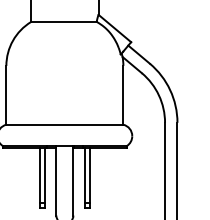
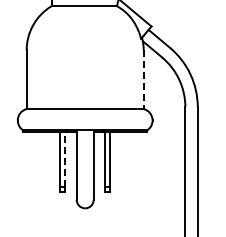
line: (123, 96) -> (143, 80), solid -> dashed
line: (45, 175) -> (65, 159), solid -> dashed

